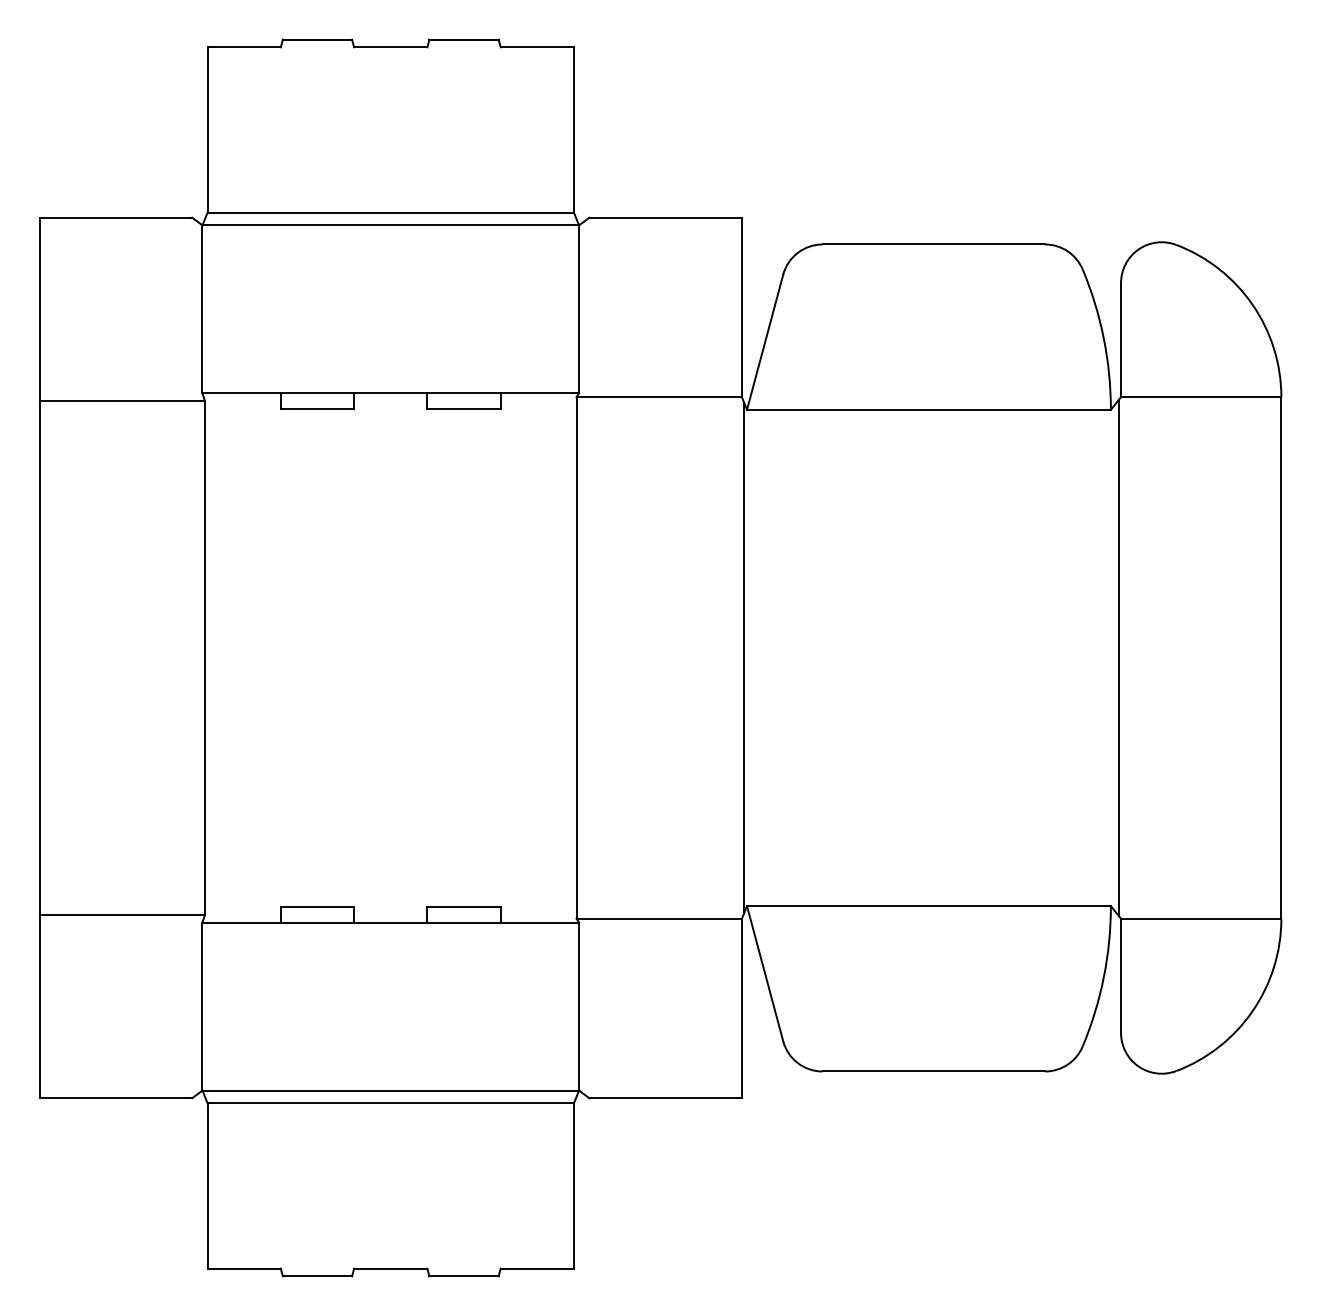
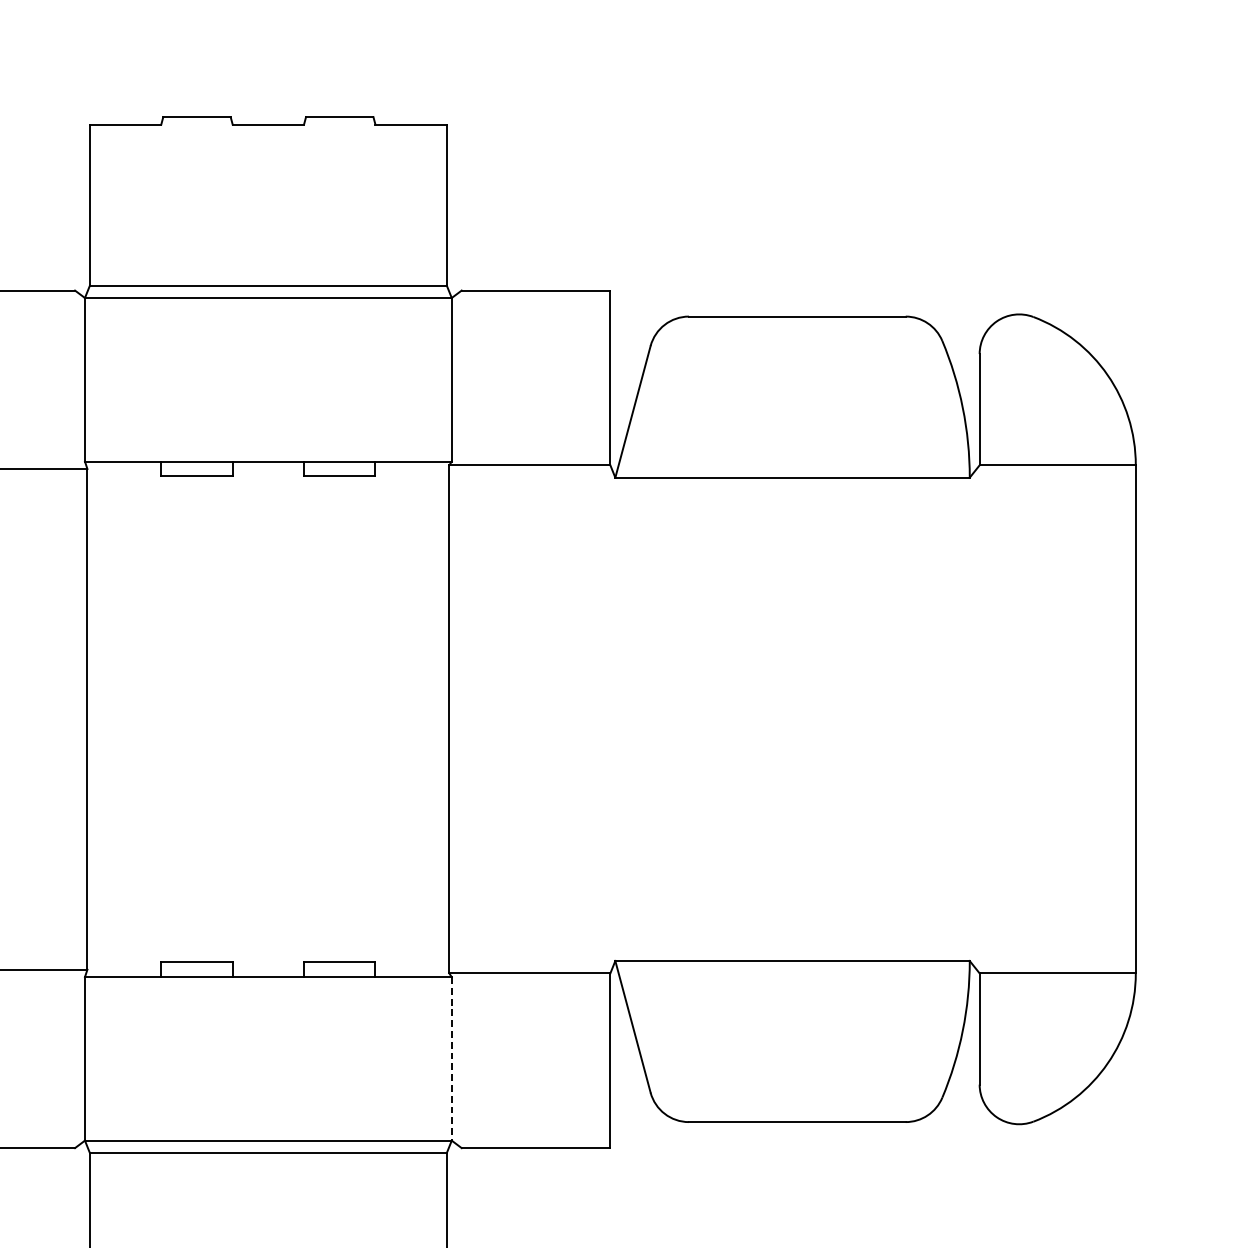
line: (744, 657) -> (612, 718), removed
line: (1118, 657) -> (977, 718), removed
line: (579, 1006) -> (452, 1058), solid -> dashed

